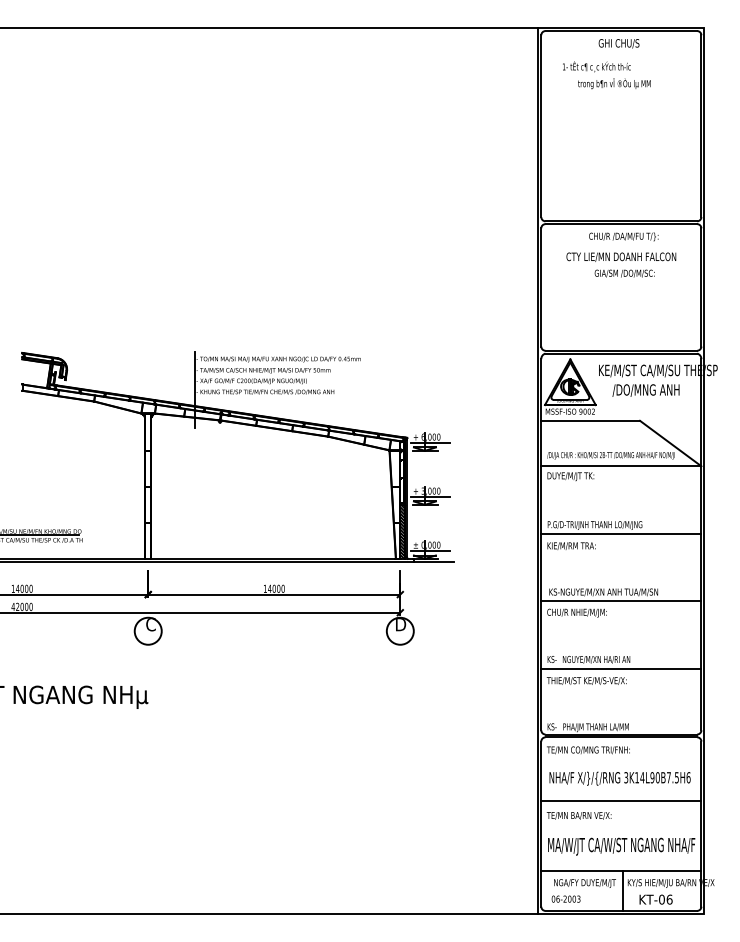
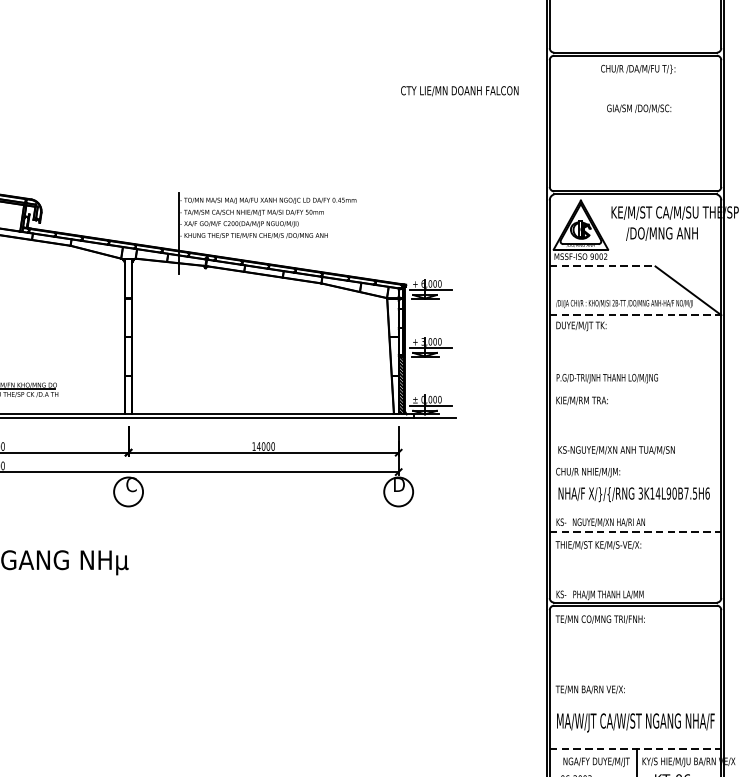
text: (621, 256) -> (459, 90), moved
line: (591, 420) -> (603, 266), solid -> dashed
line: (621, 466) -> (635, 315), solid -> dashed
line: (621, 533) -> (635, 387), removed
line: (621, 601) -> (635, 460), removed
line: (621, 668) -> (635, 531), solid -> dashed
text: (619, 778) -> (633, 494), moved
line: (621, 800) -> (635, 673), removed
line: (621, 871) -> (635, 749), solid -> dashed

